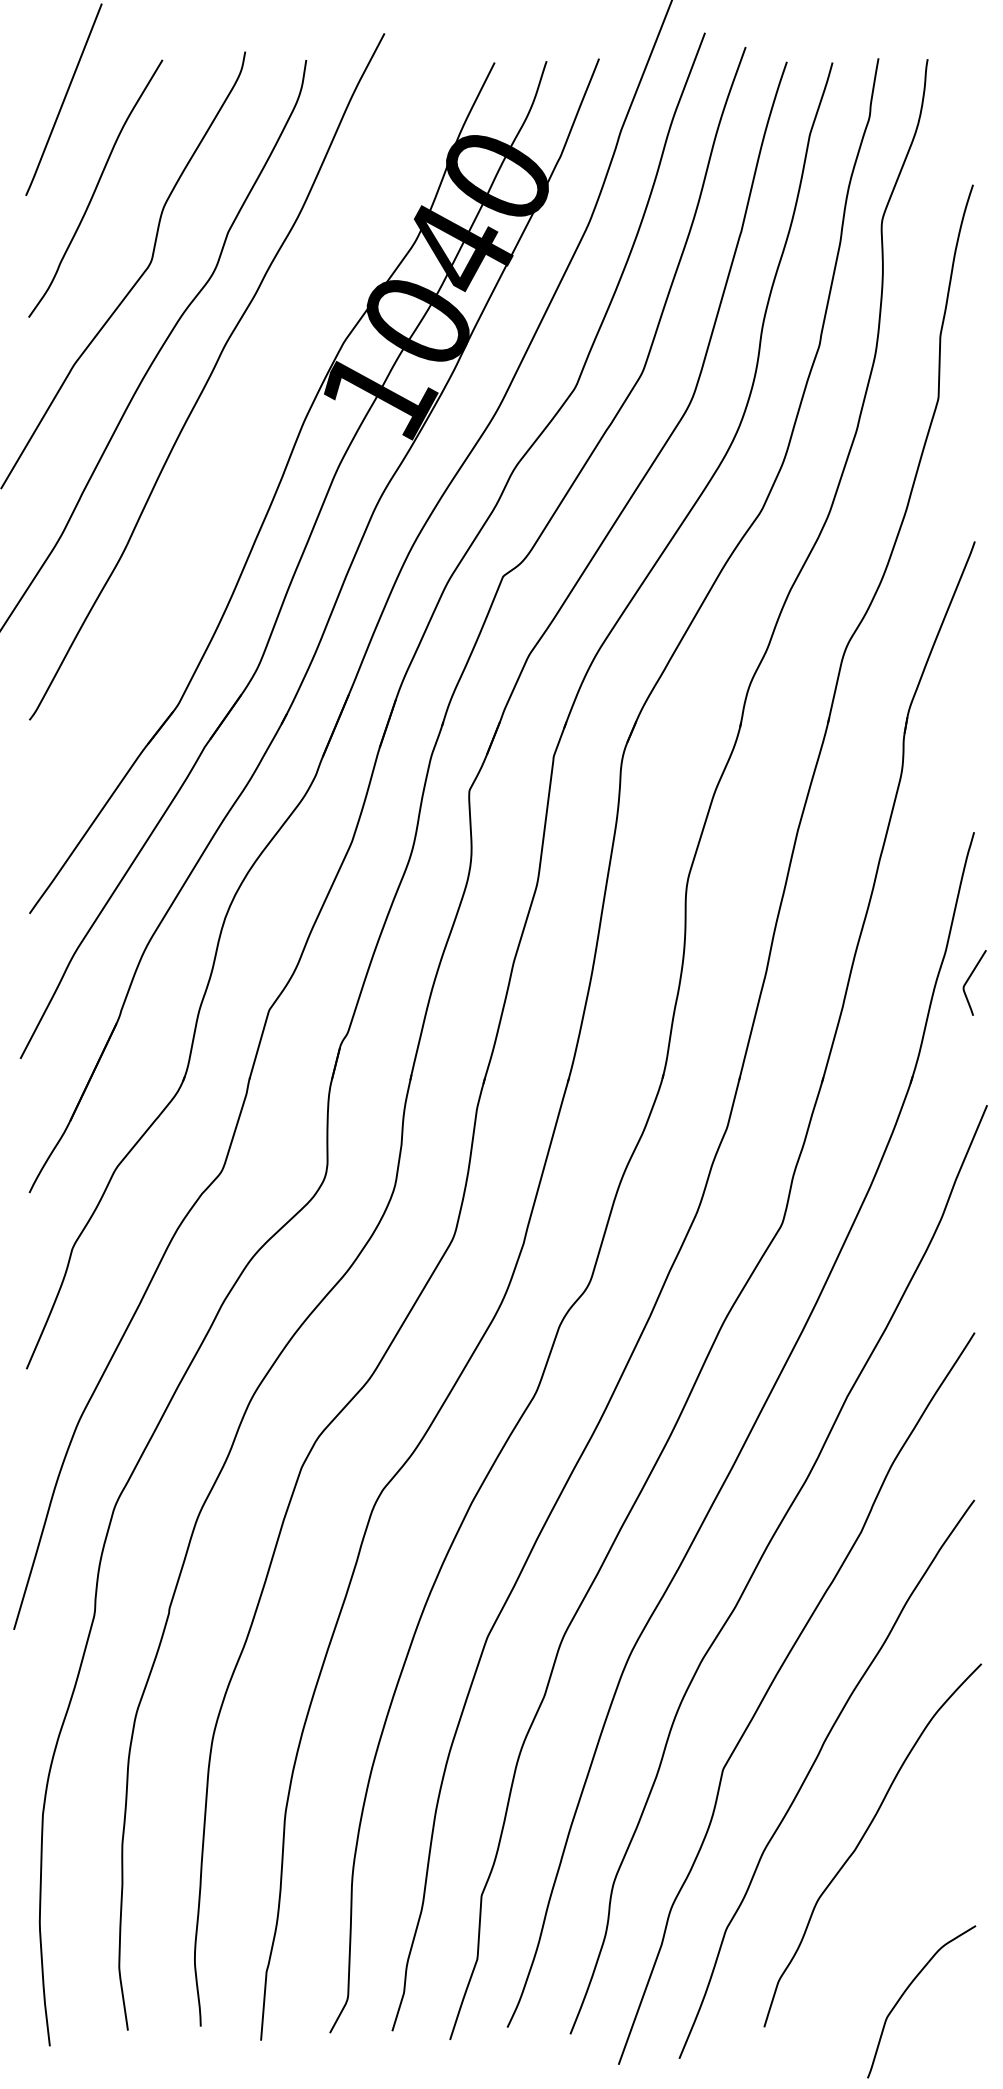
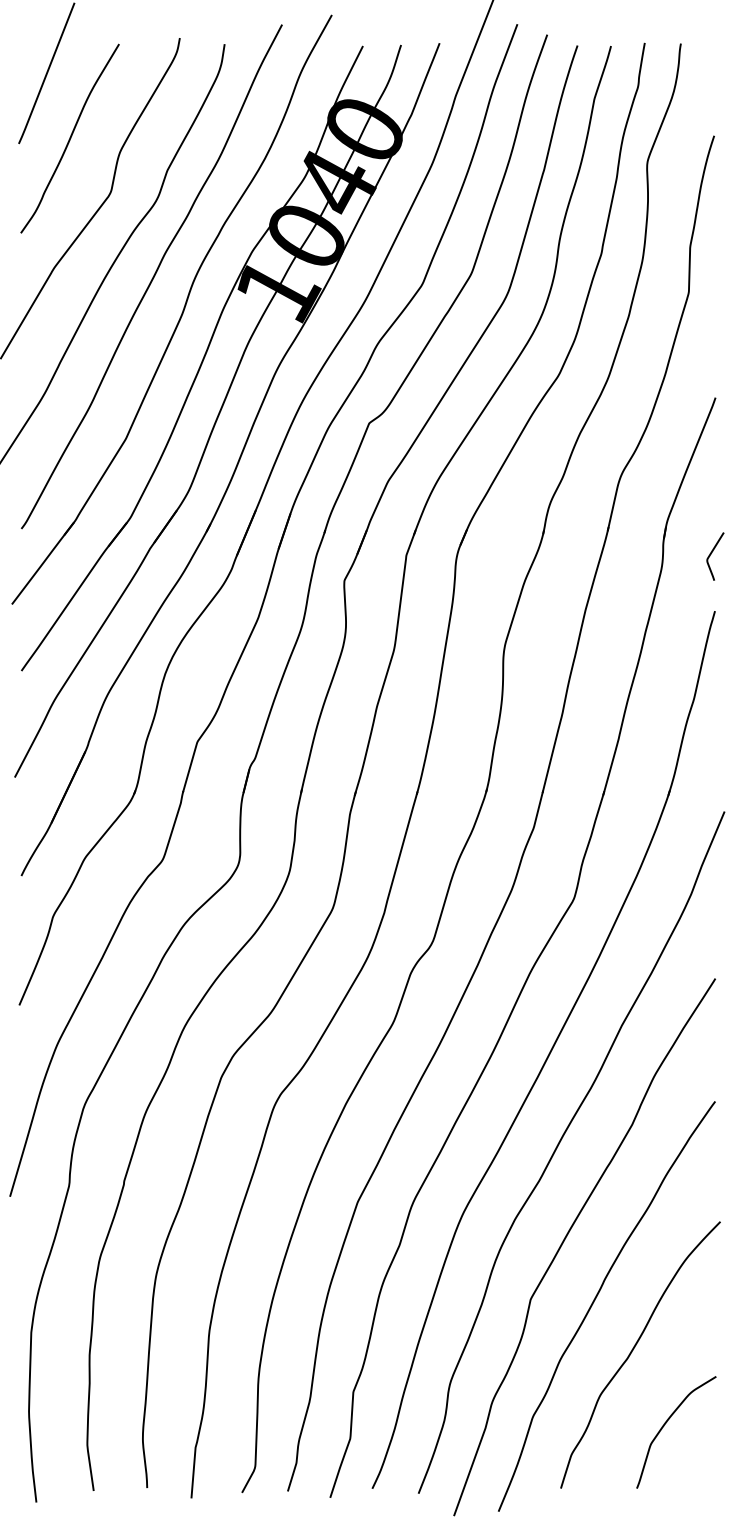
part: (248, 424) -> (182, 311), added
curve: (969, 979) -> (711, 554), moved
curve: (906, 1991) -> (665, 1424), moved

